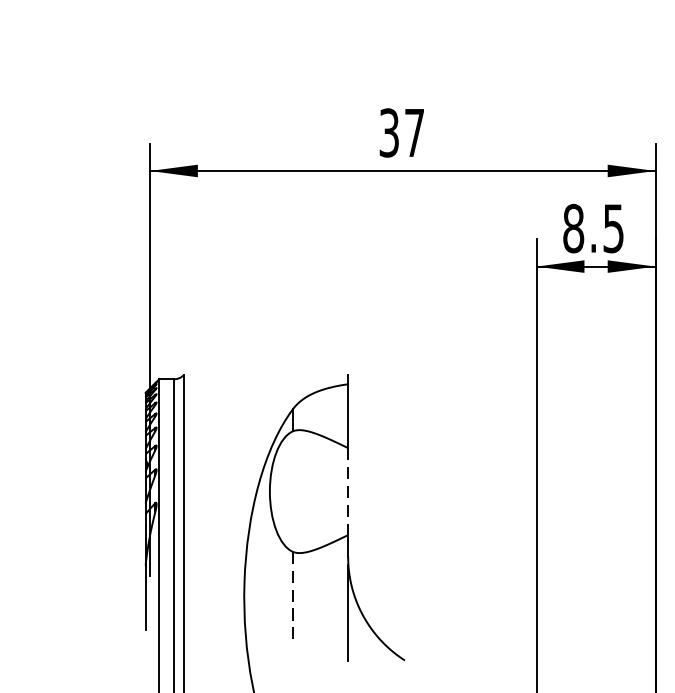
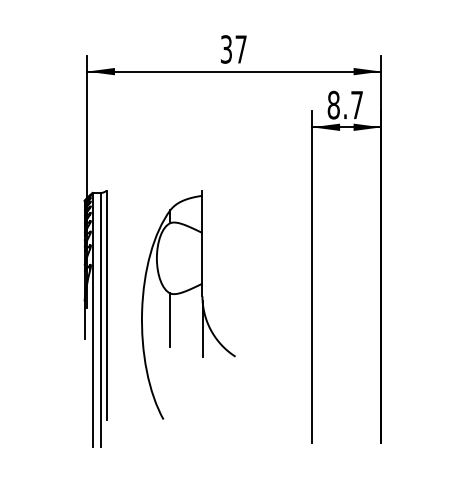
text: (612, 229) -> (356, 105), 8.5 -> 8.7
line: (348, 491) -> (202, 258), dashed -> solid
line: (293, 598) -> (170, 320), dashed -> solid

